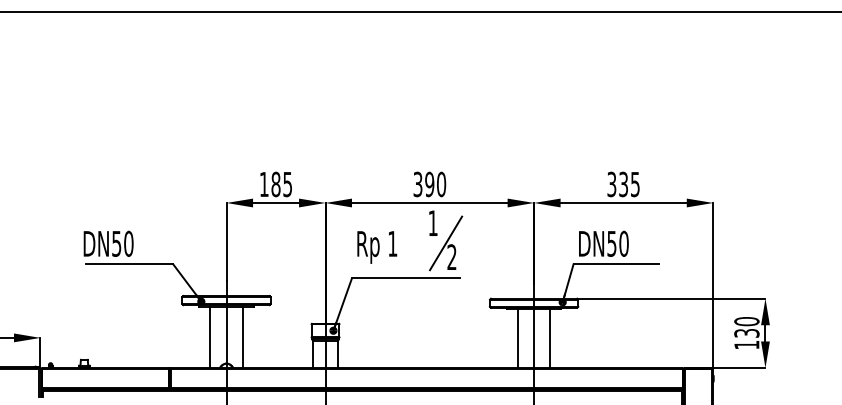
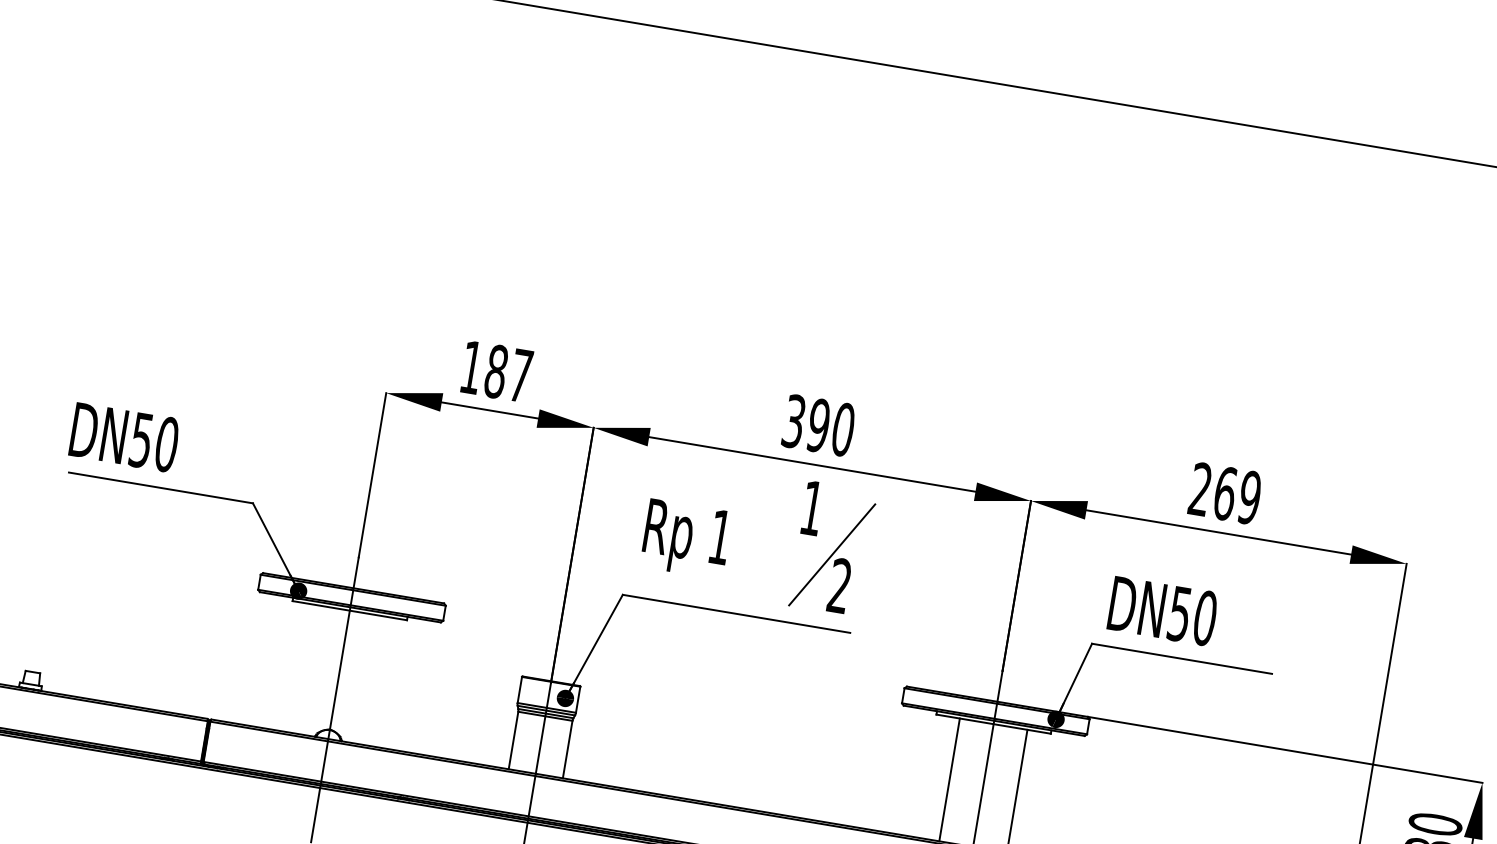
text: (287, 184) -> (520, 375), 185 -> 187
text: (623, 184) -> (1224, 493), 335 -> 269
line: (210, 336) -> (305, 667), removed
line: (242, 336) -> (372, 678), removed

